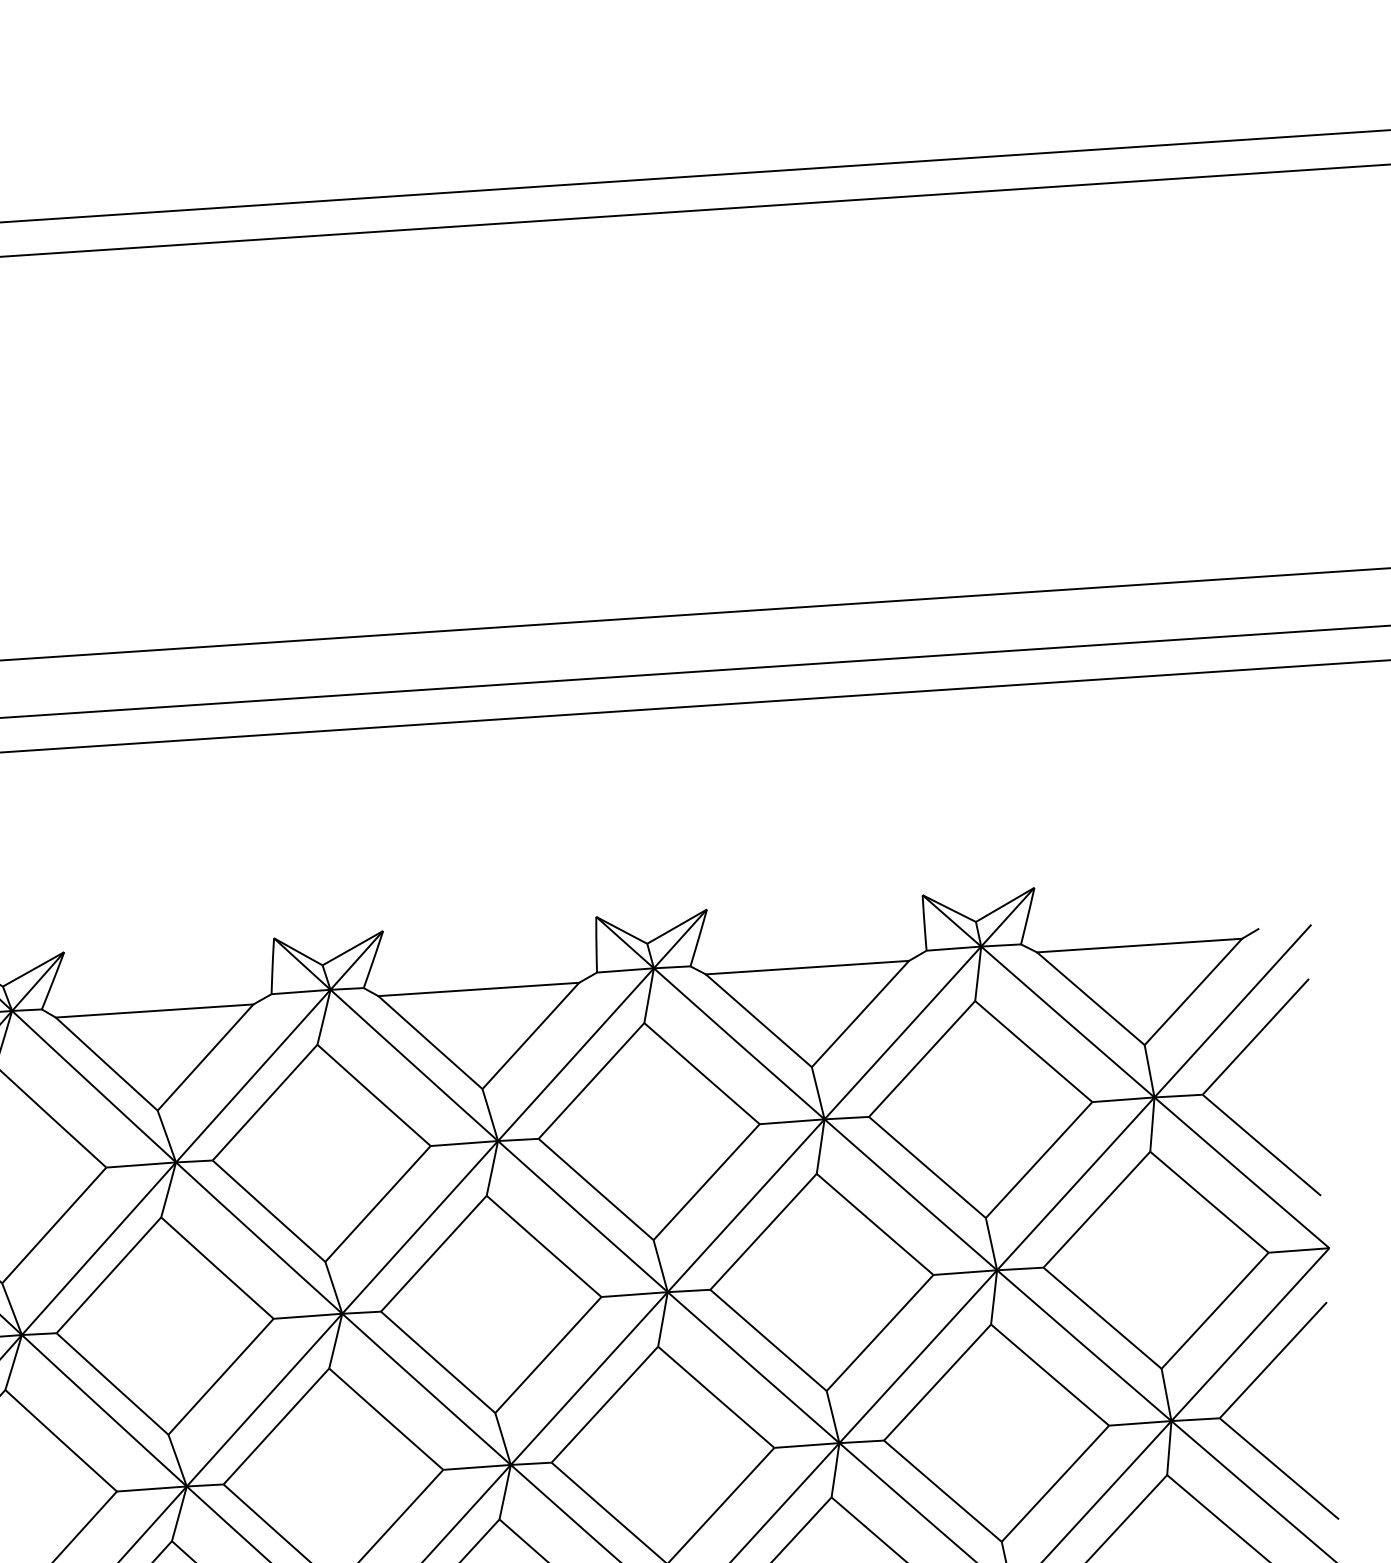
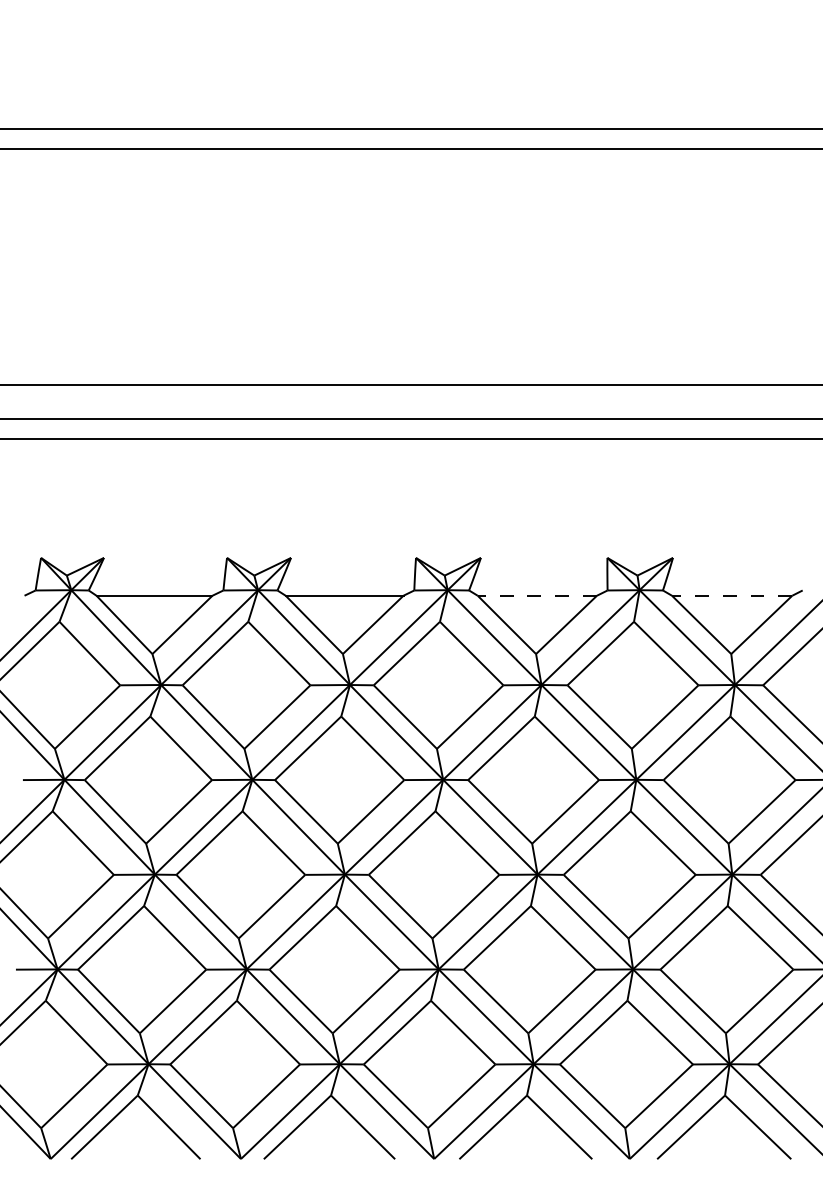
line: (1138, 945) -> (731, 595), solid -> dashed
line: (807, 967) -> (537, 595), solid -> dashed

